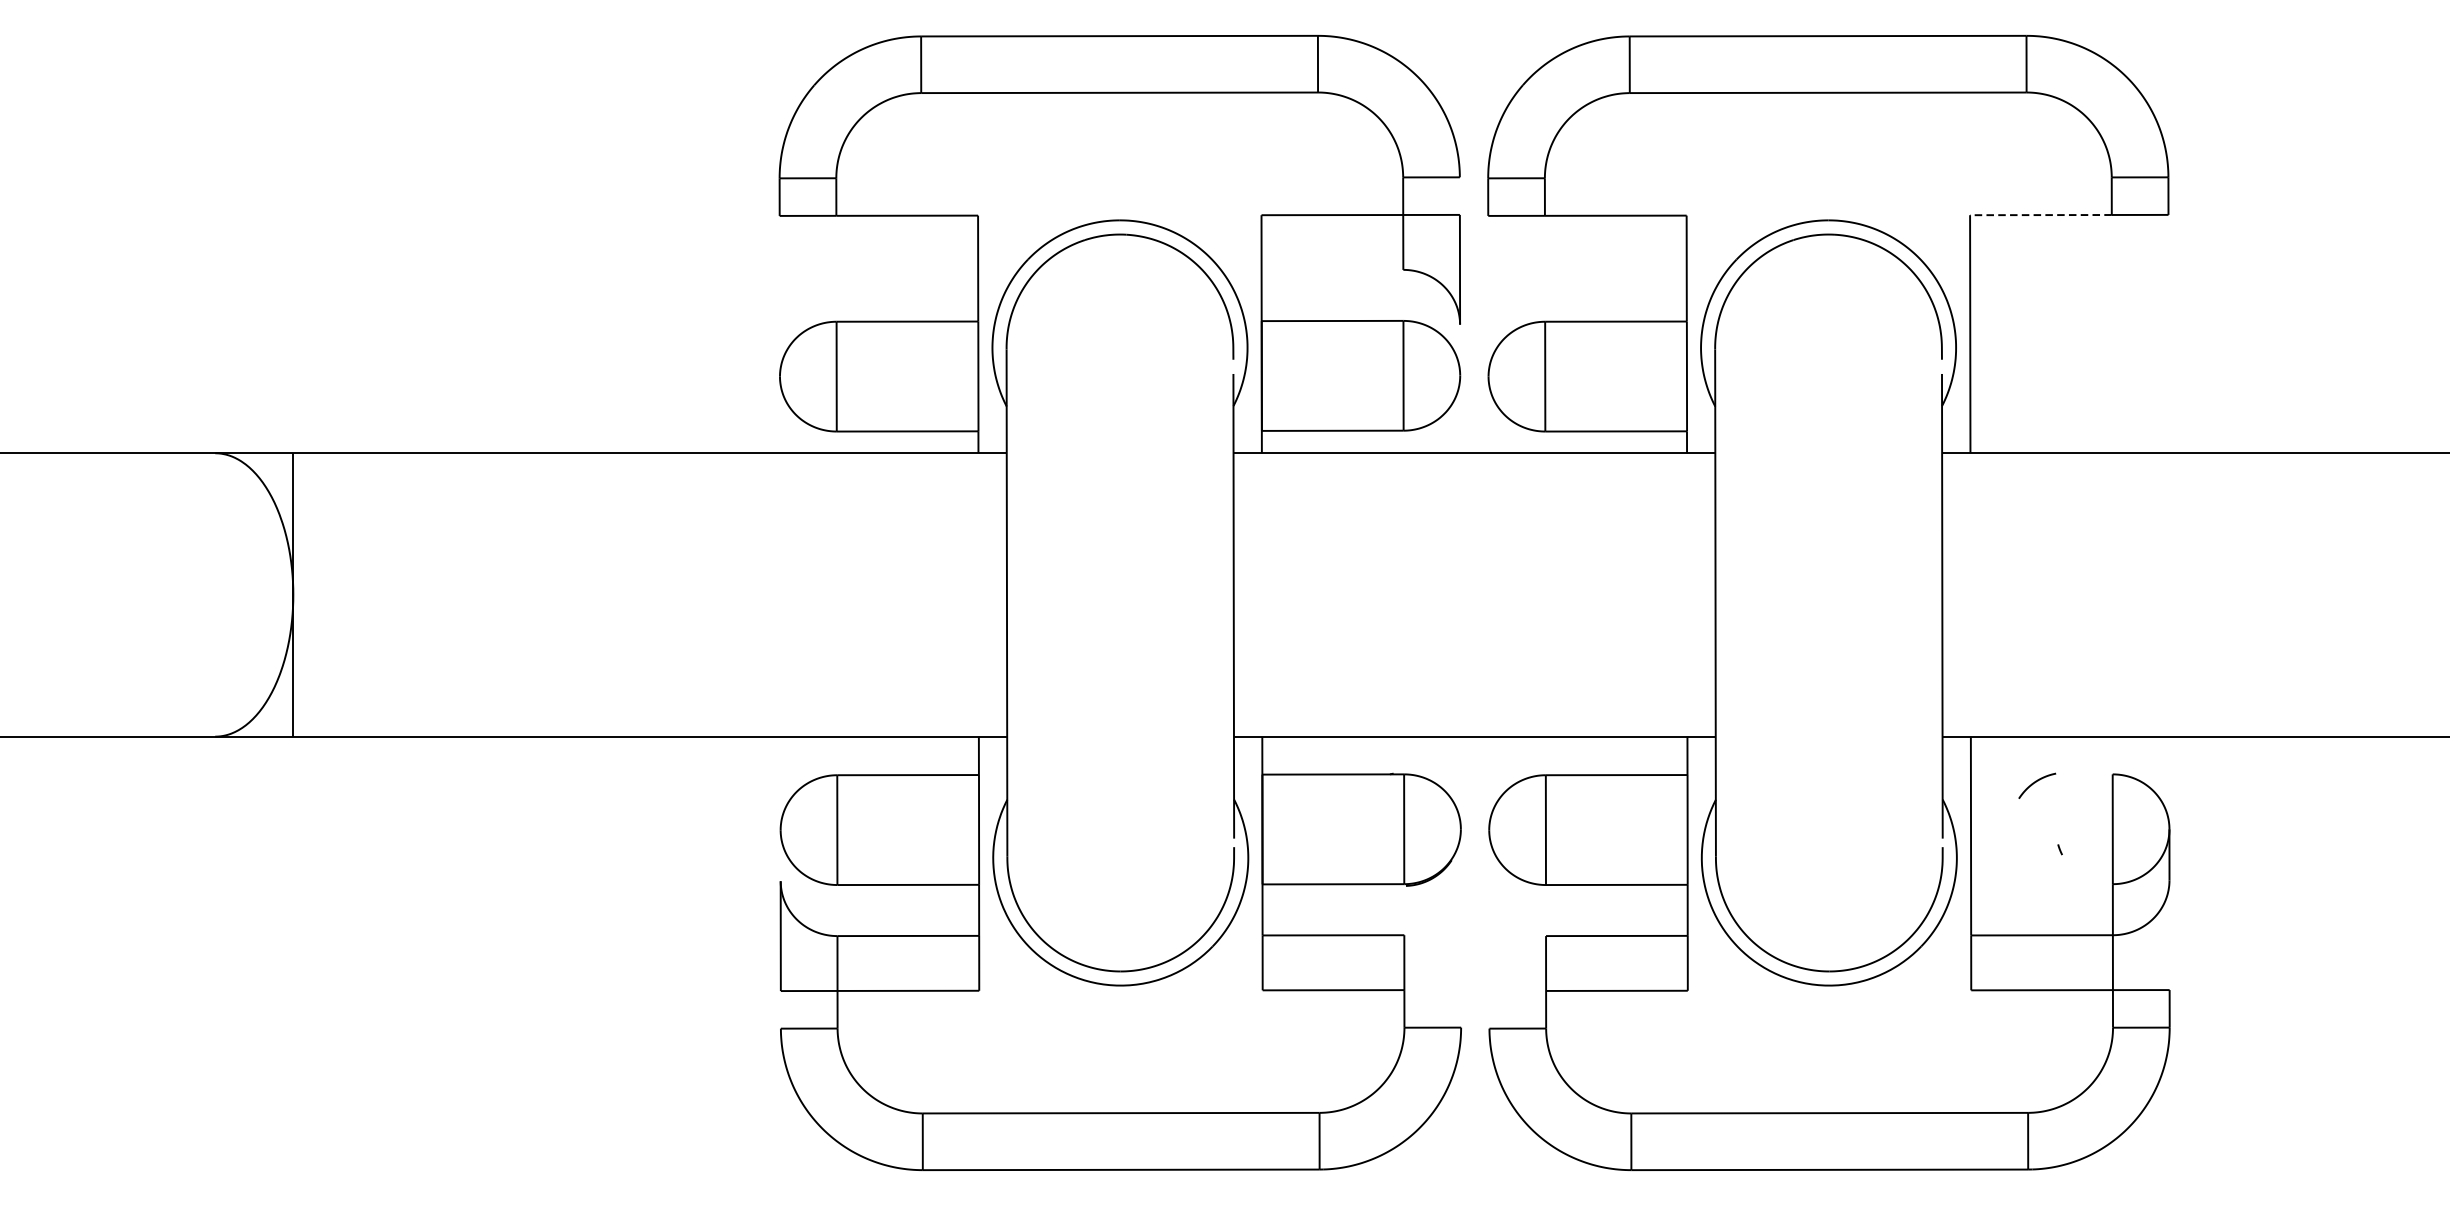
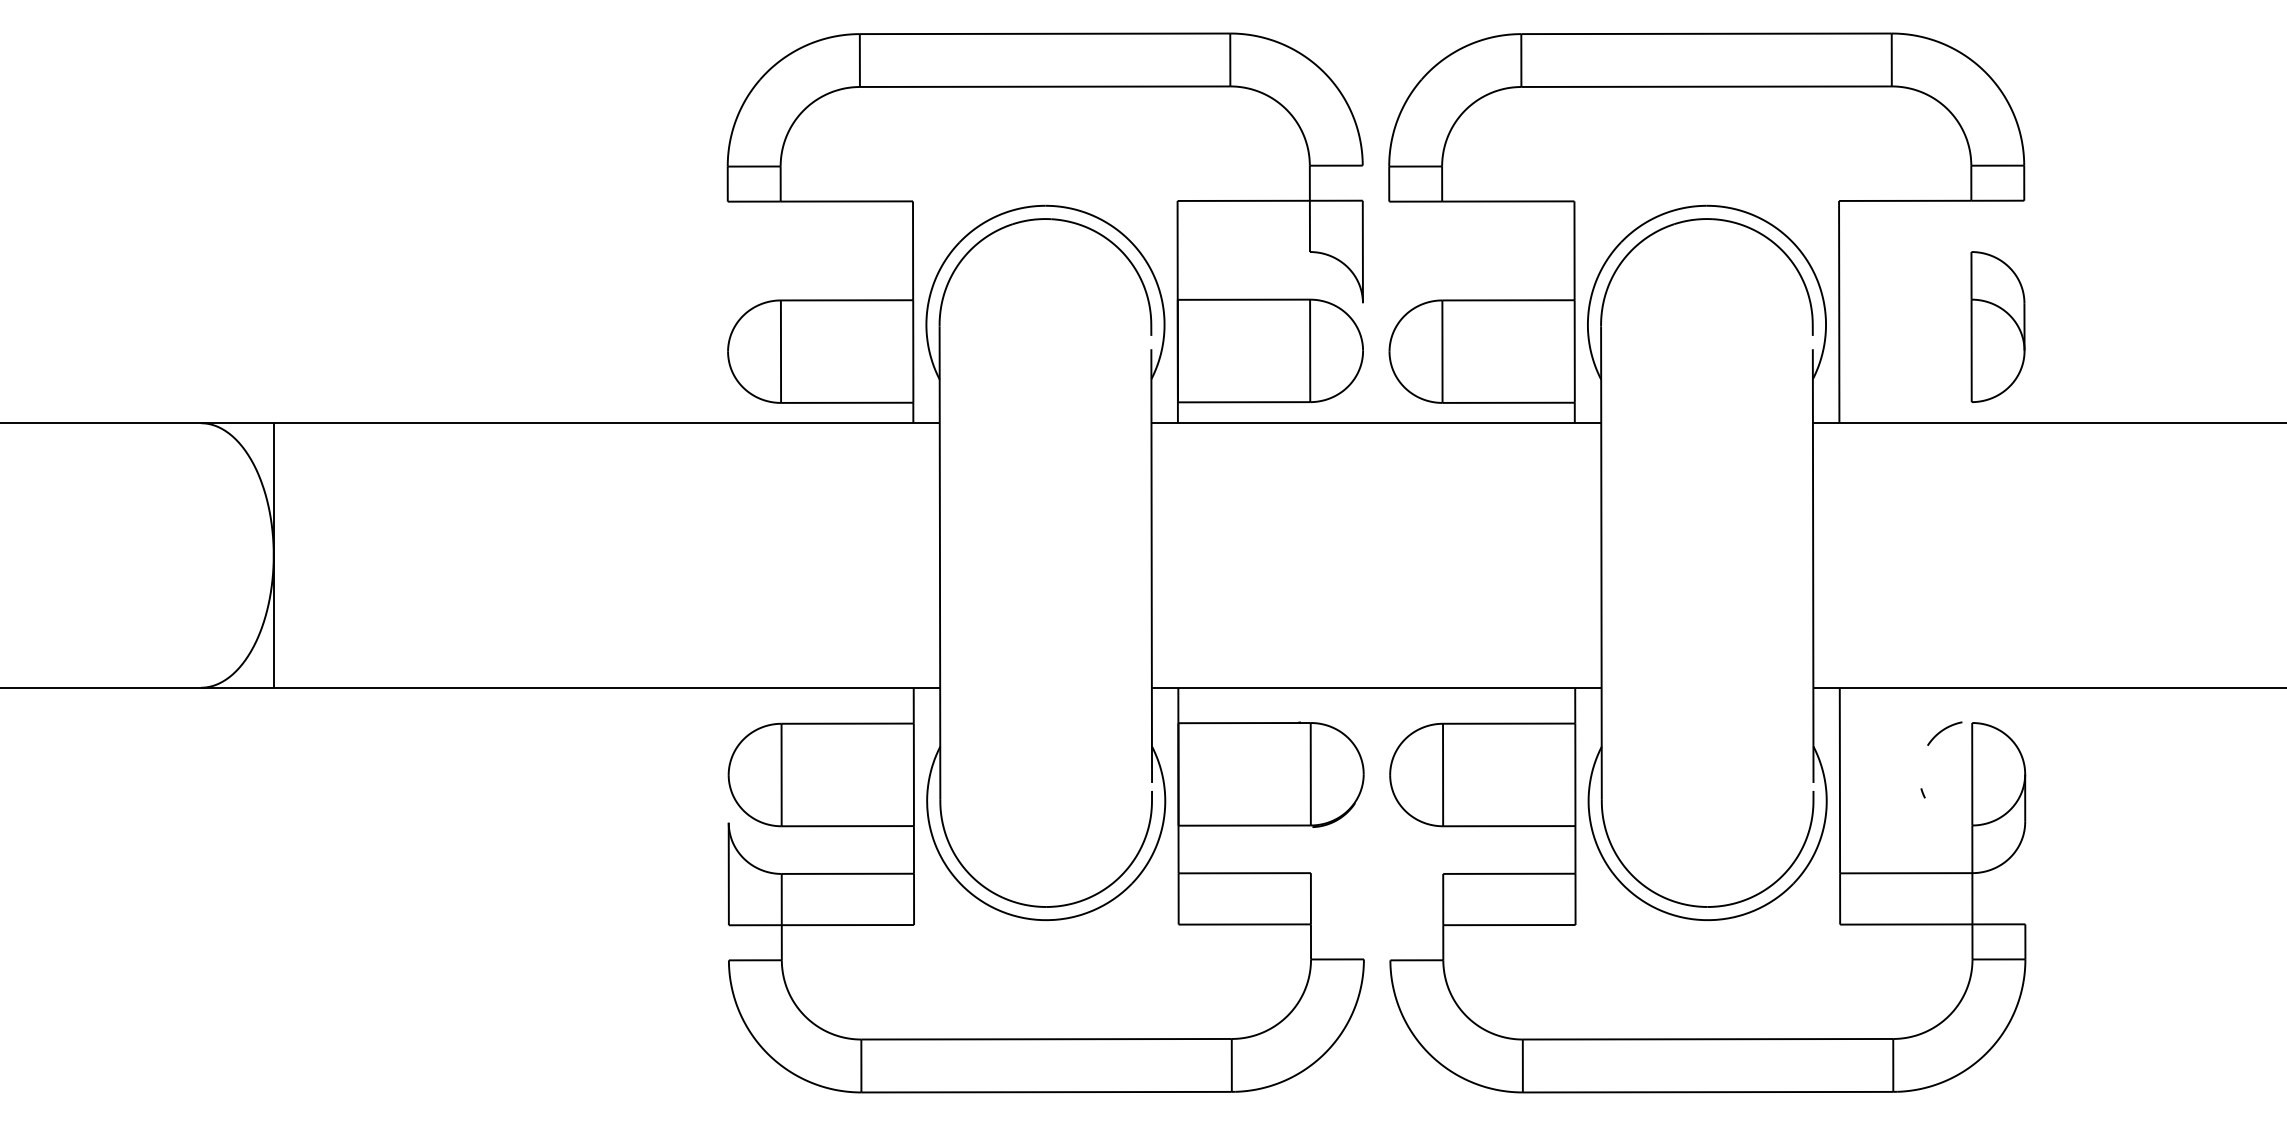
line: (2040, 214) -> (1904, 200), dashed -> solid
part: (2139, 349) -> (1997, 326), added
curve: (2034, 783) -> (1942, 731), moved

